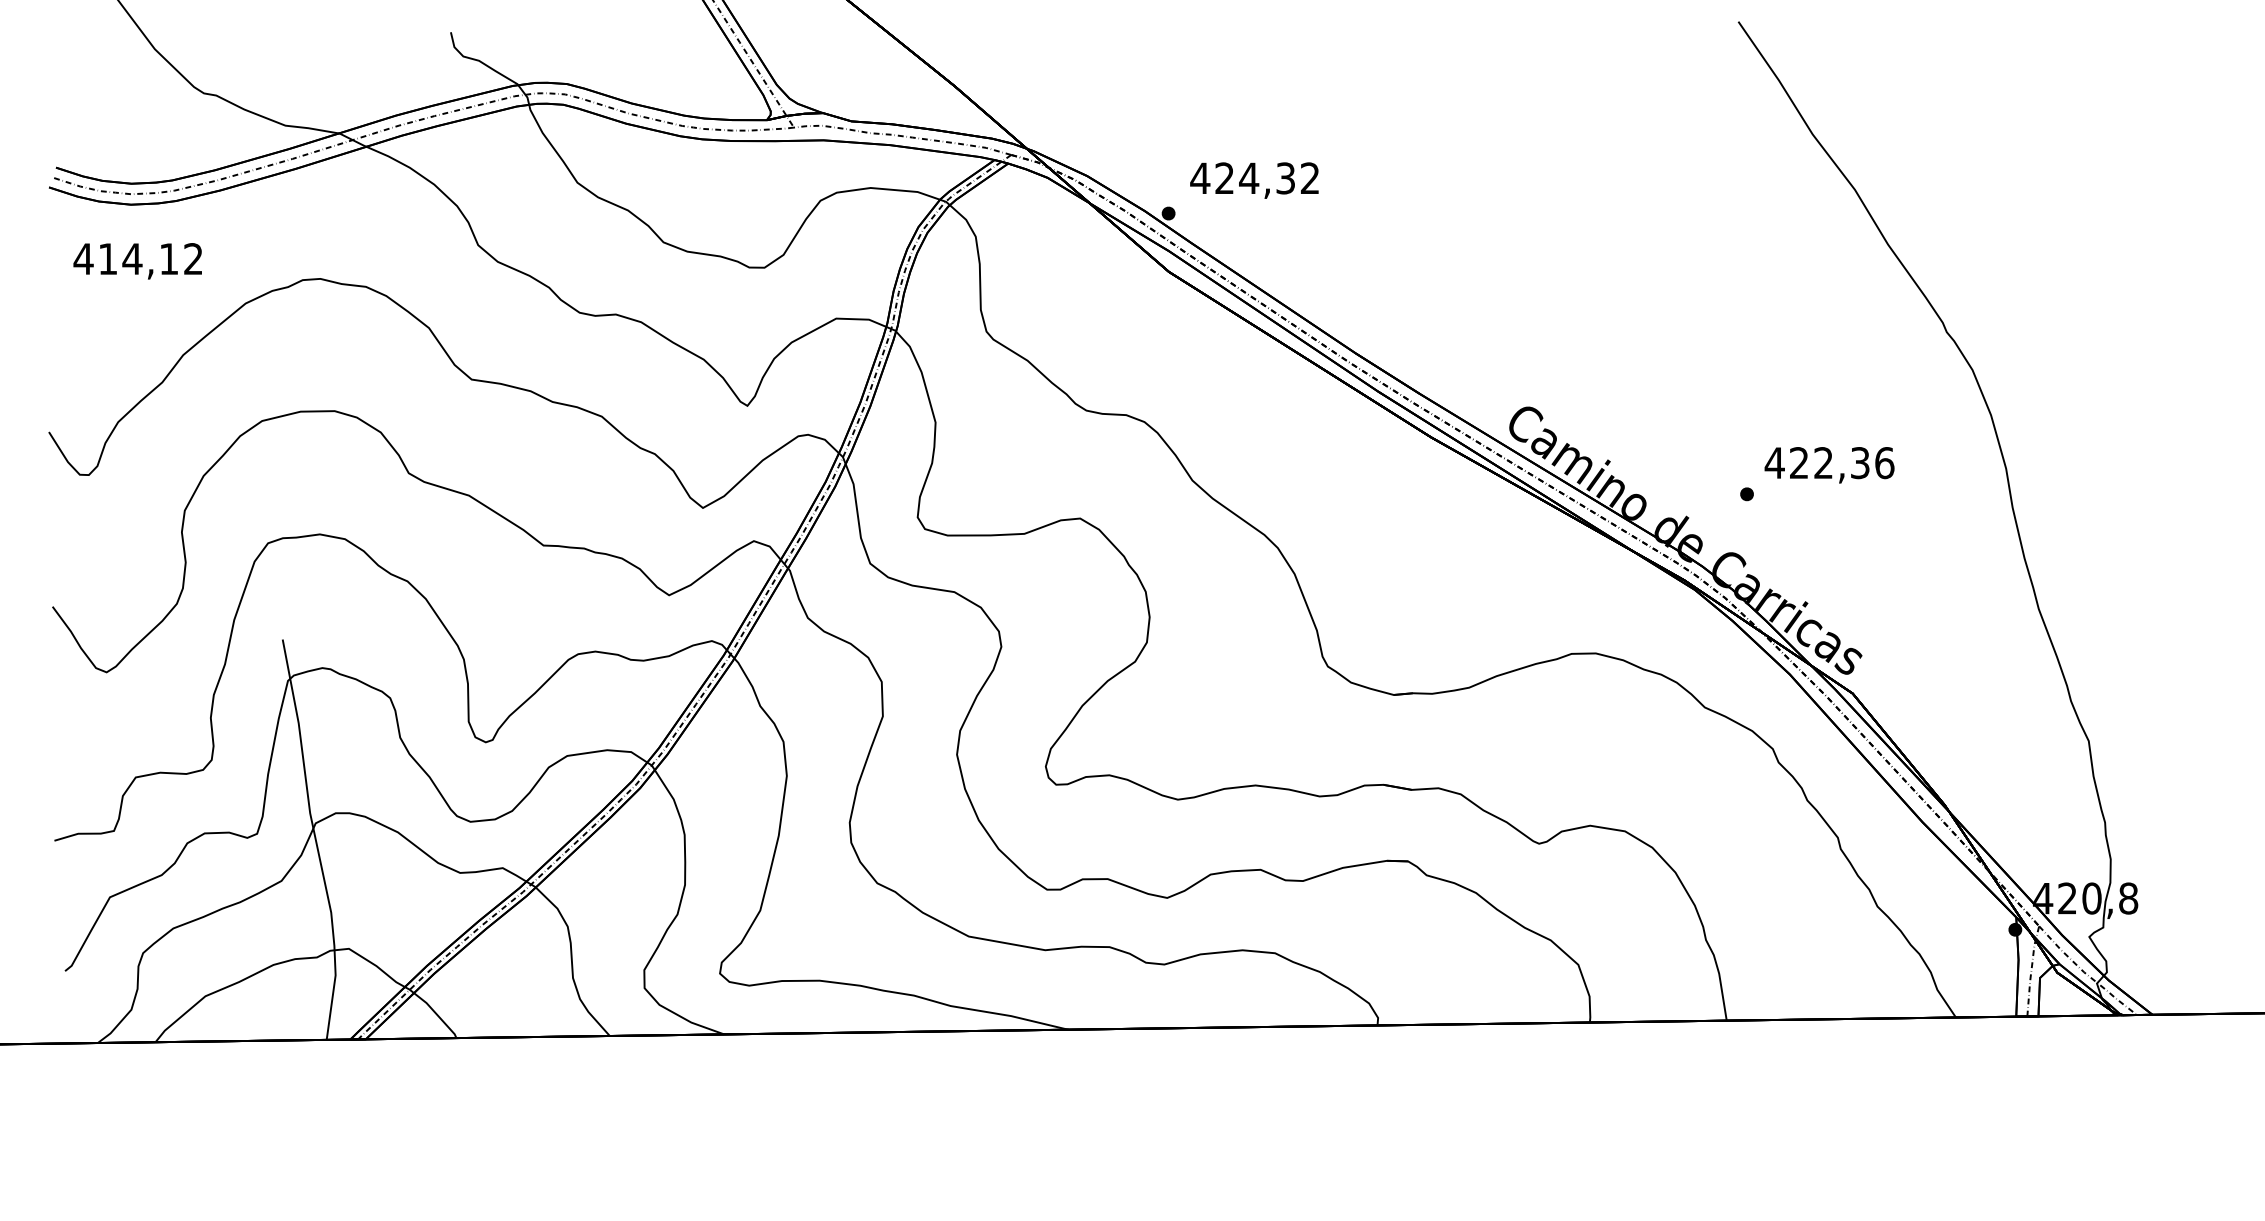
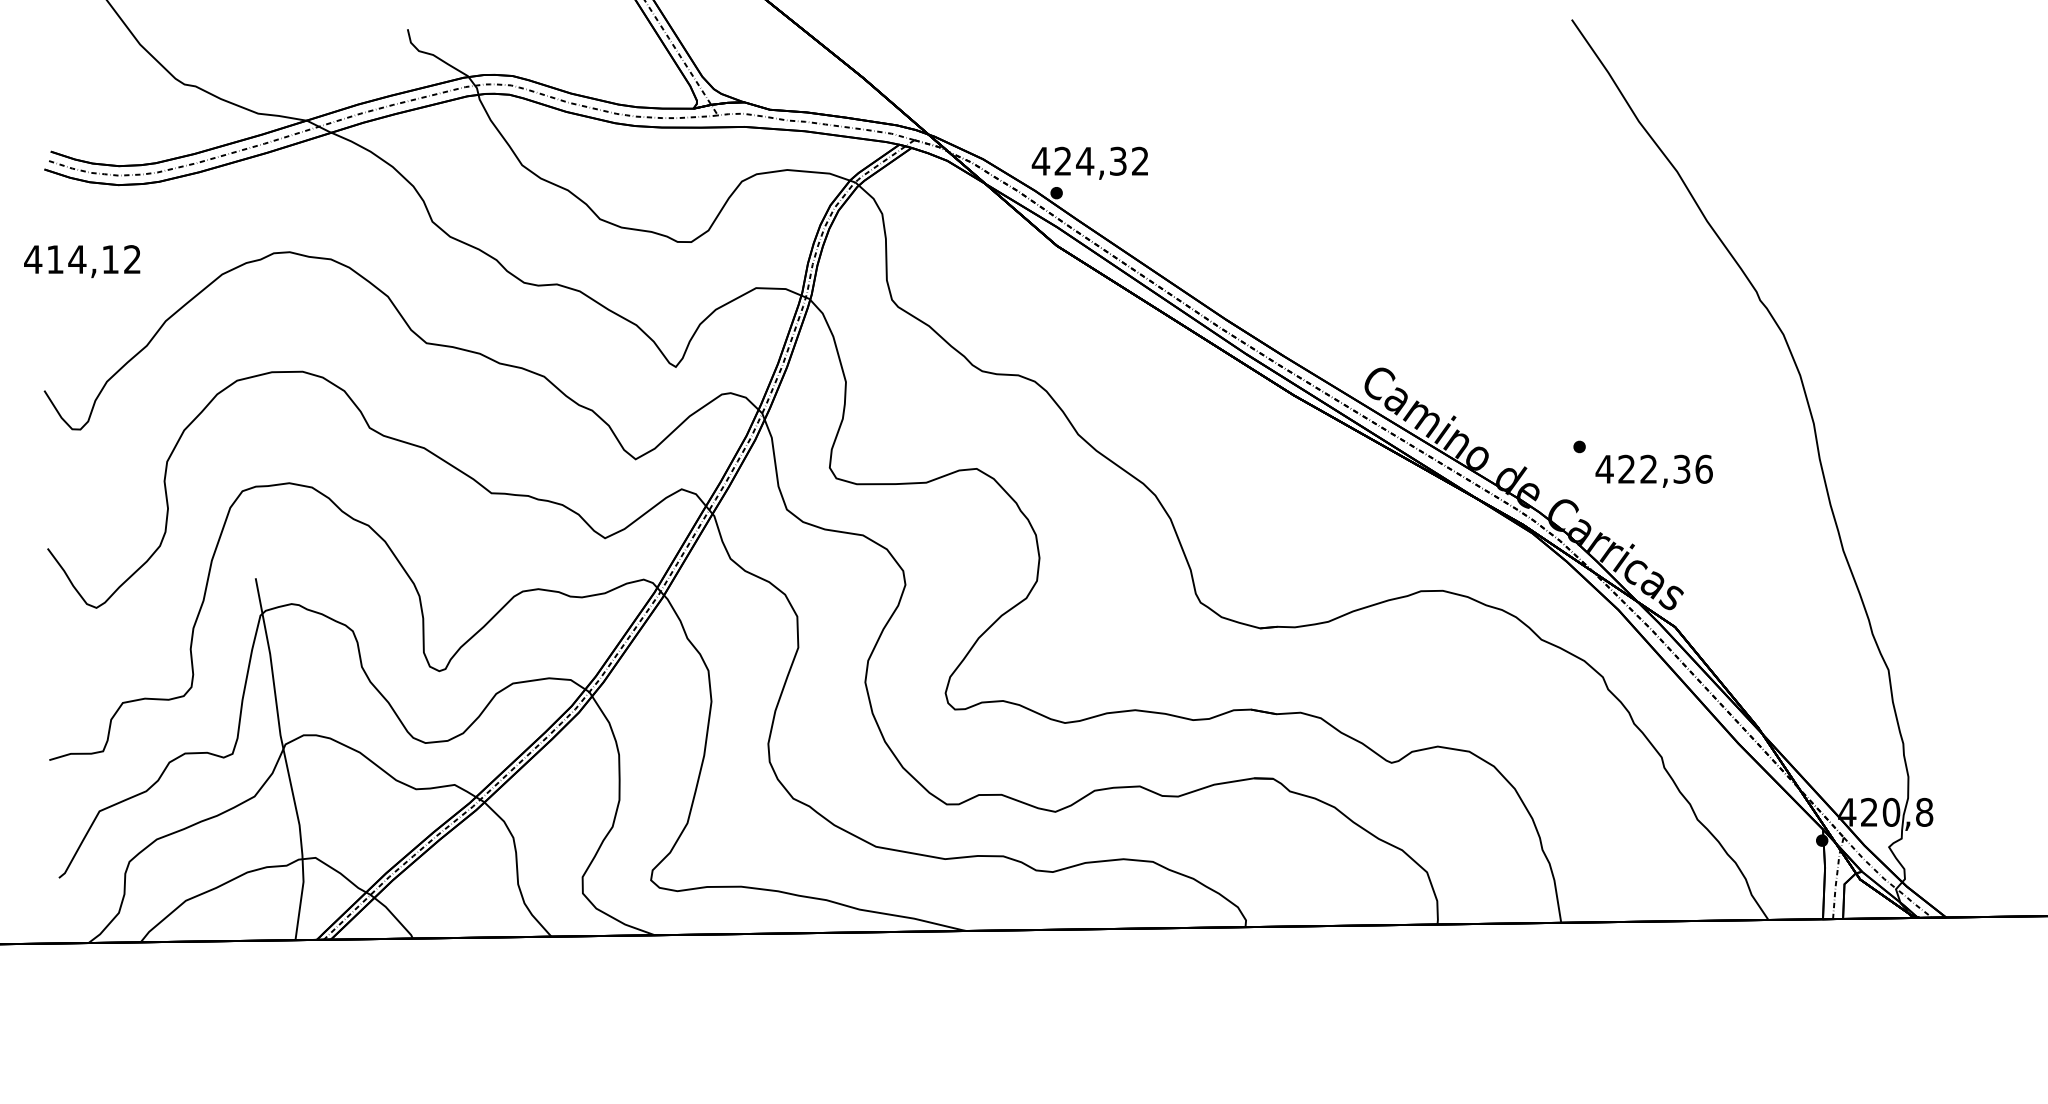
text: (1254, 180) -> (1089, 163), moved
text: (137, 261) -> (81, 261), moved
text: (1829, 465) -> (1654, 471), moved

